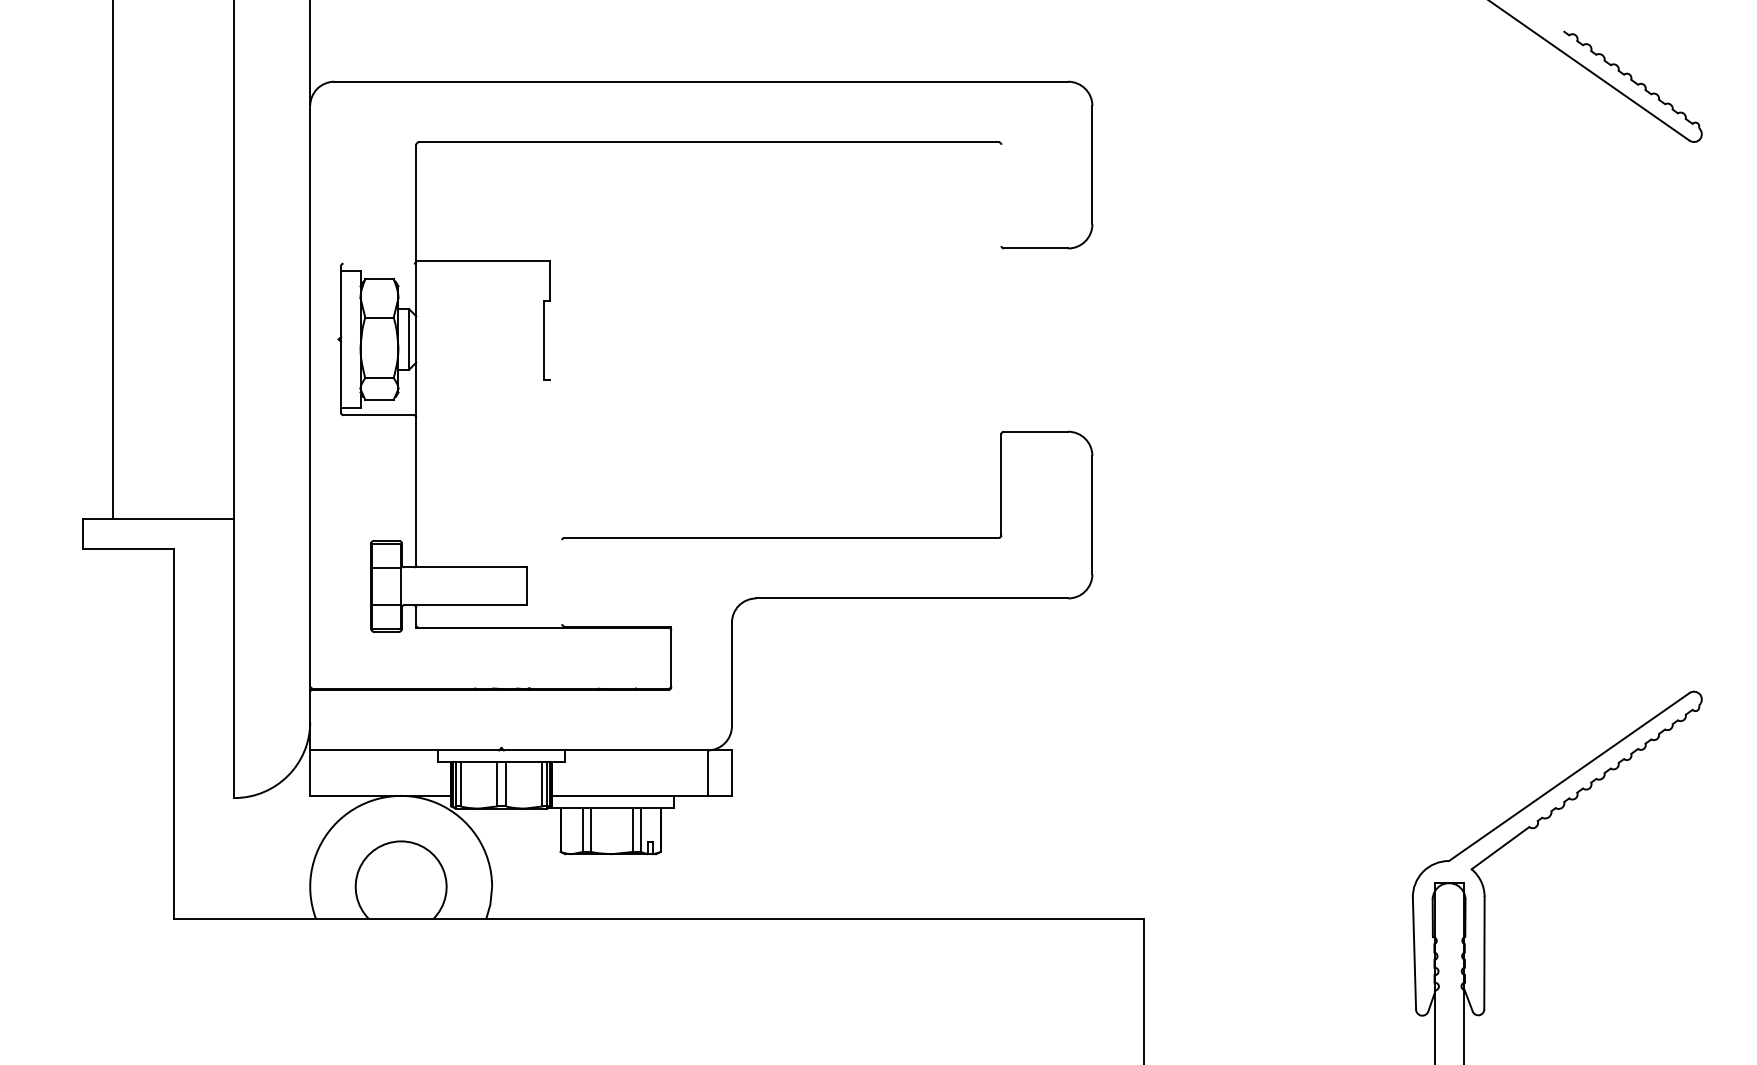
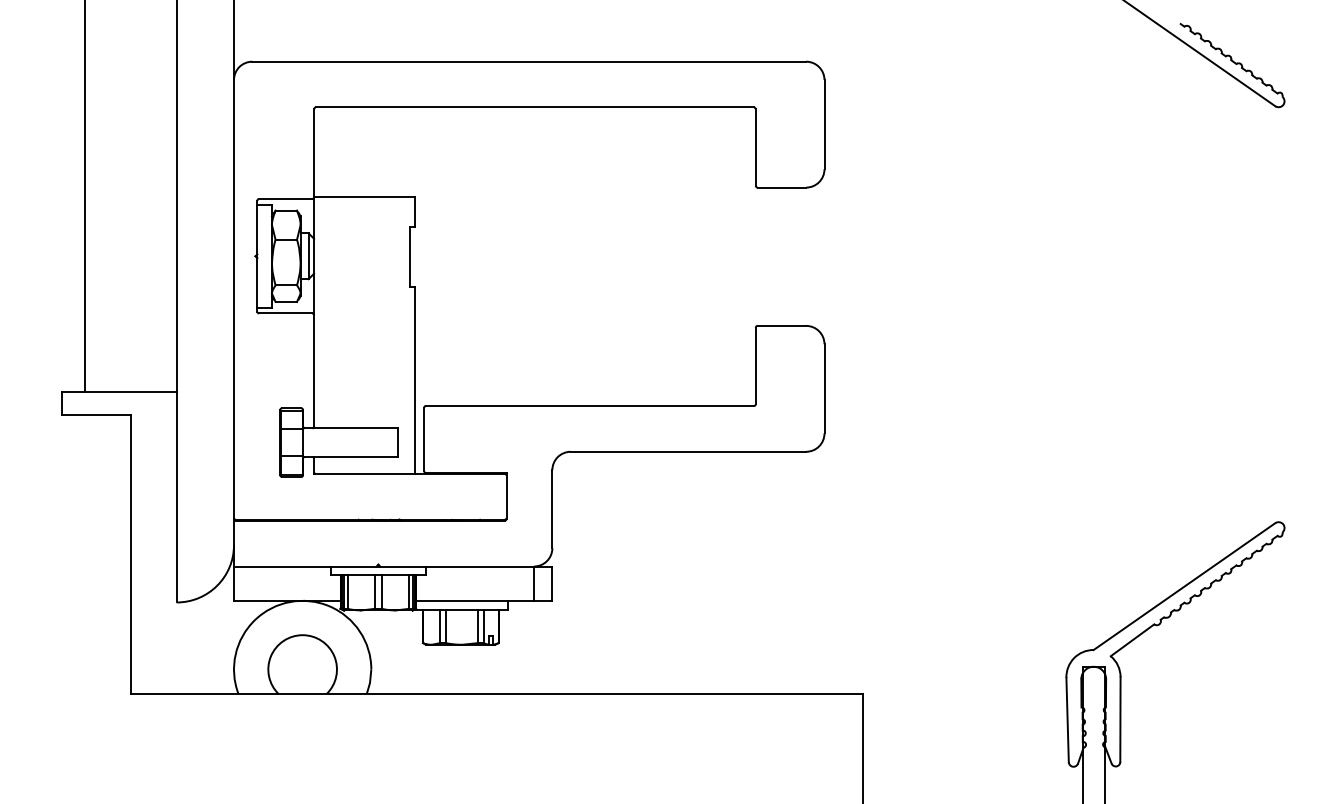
line: (1001, 195) -> (755, 147), added
line: (378, 263) -> (285, 198), added
line: (550, 503) -> (415, 380), added
line: (562, 582) -> (424, 439), added

